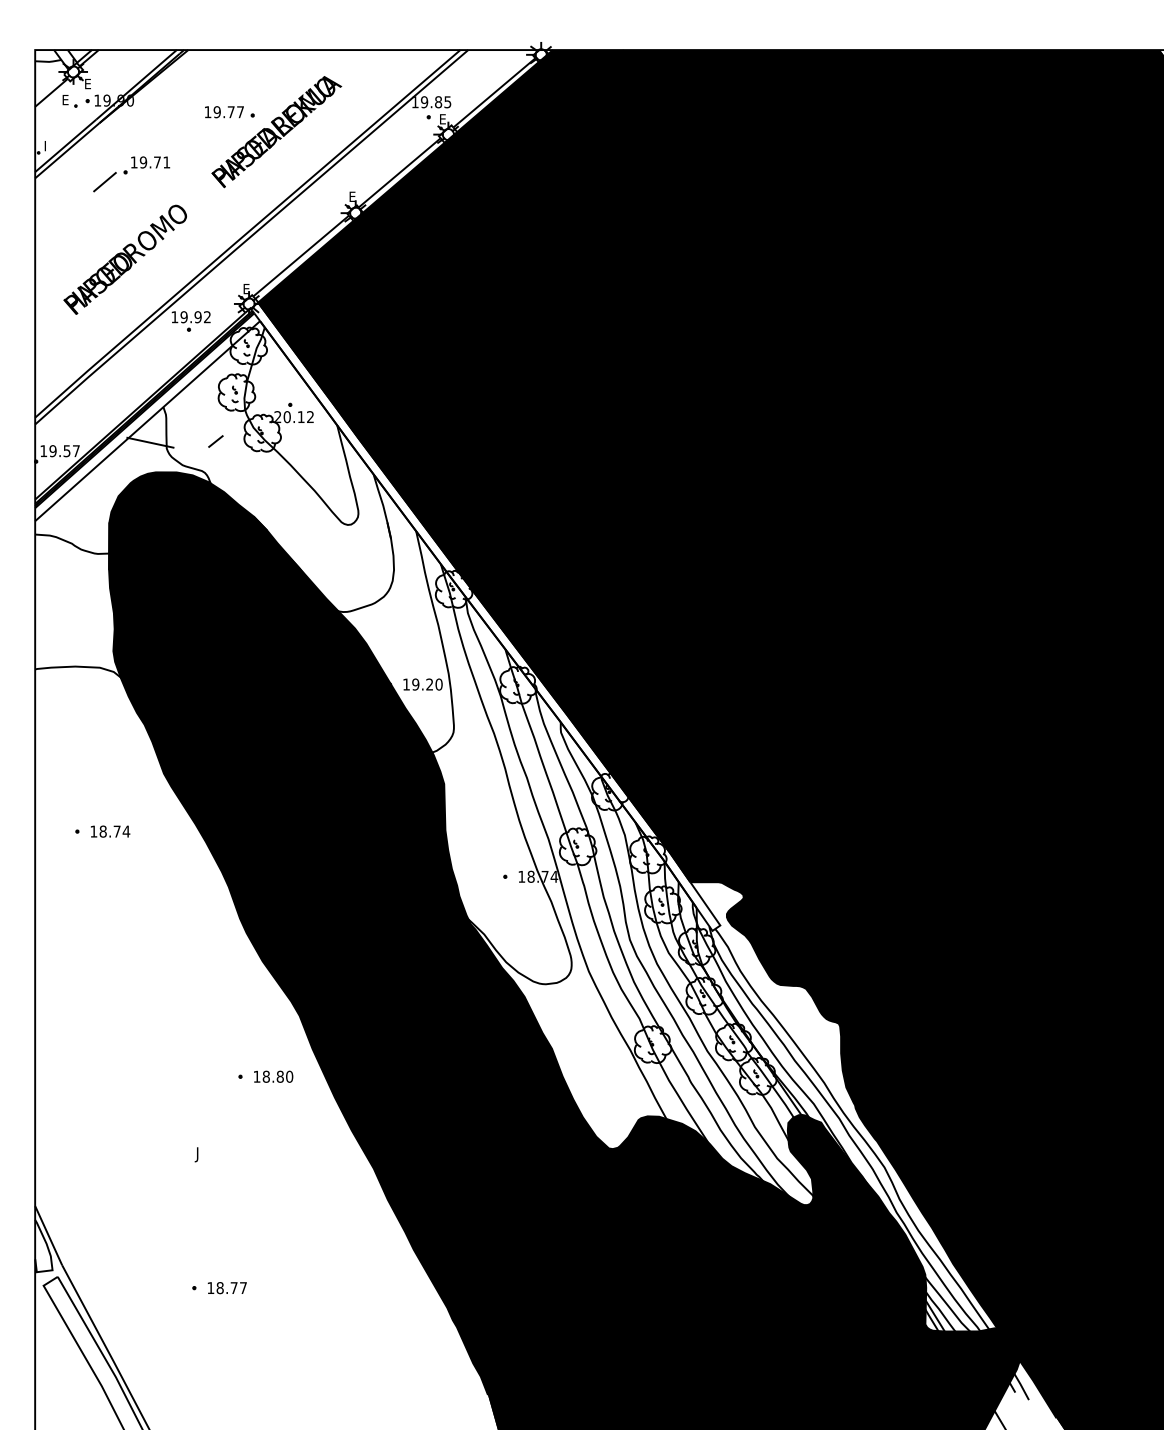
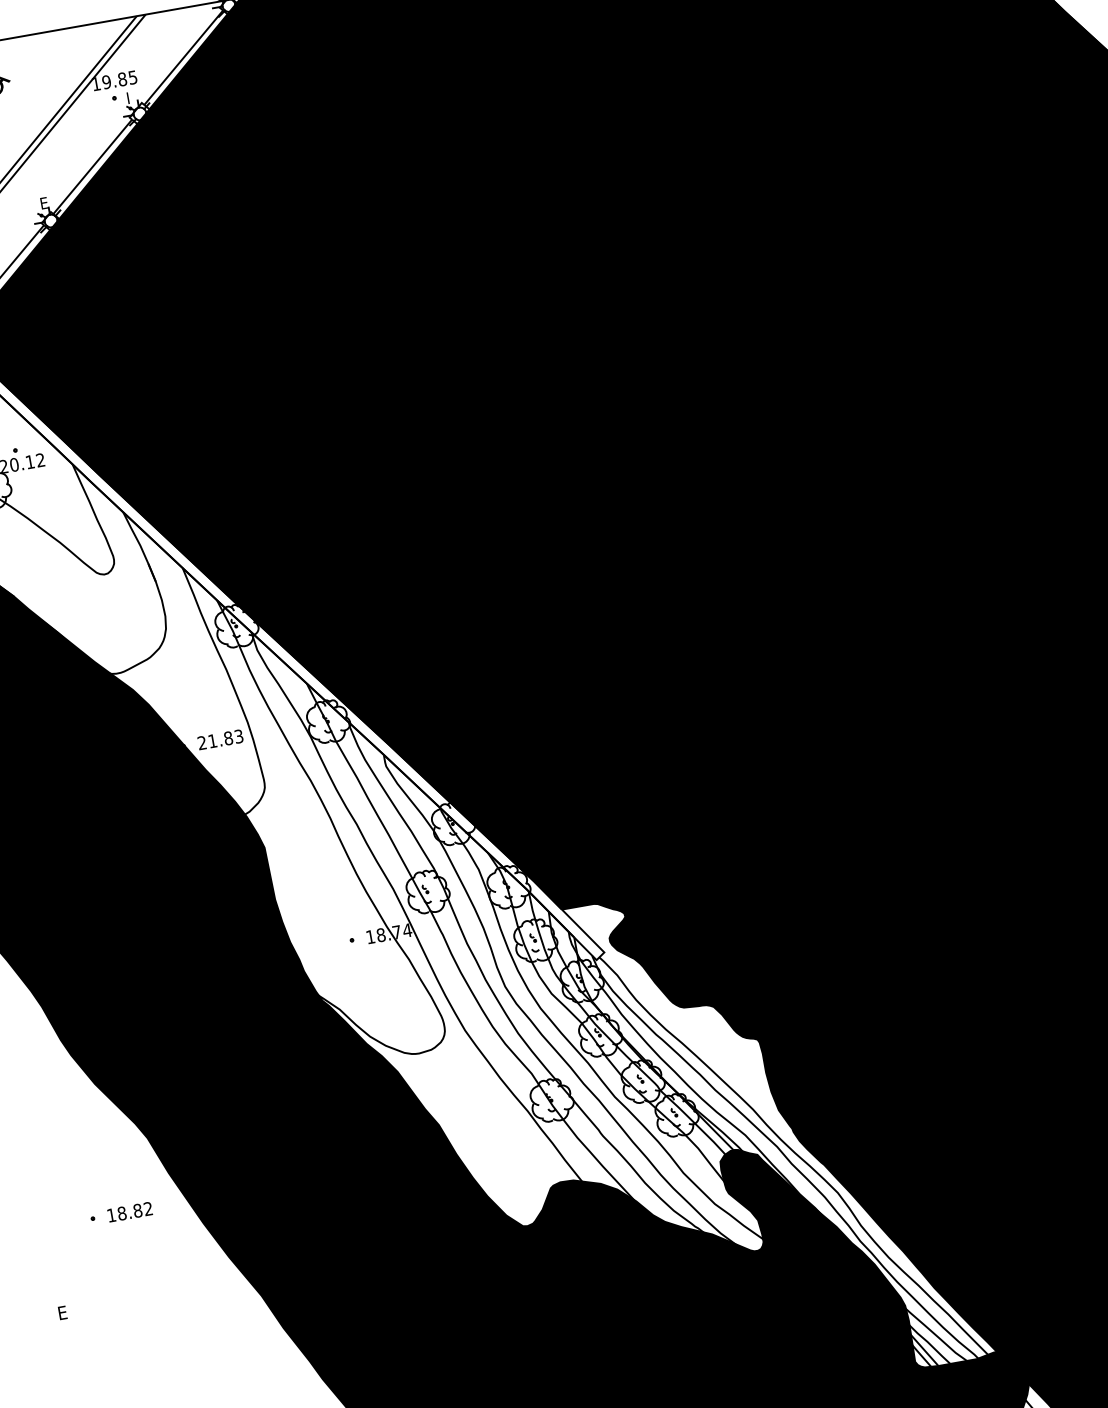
text: (443, 119) -> (131, 97), E -> I
text: (422, 684) -> (220, 739), 19.20 -> 21.83
text: (289, 1076) -> (148, 1208), 18.80 -> 18.82
text: (198, 1154) -> (61, 1314), J -> E

